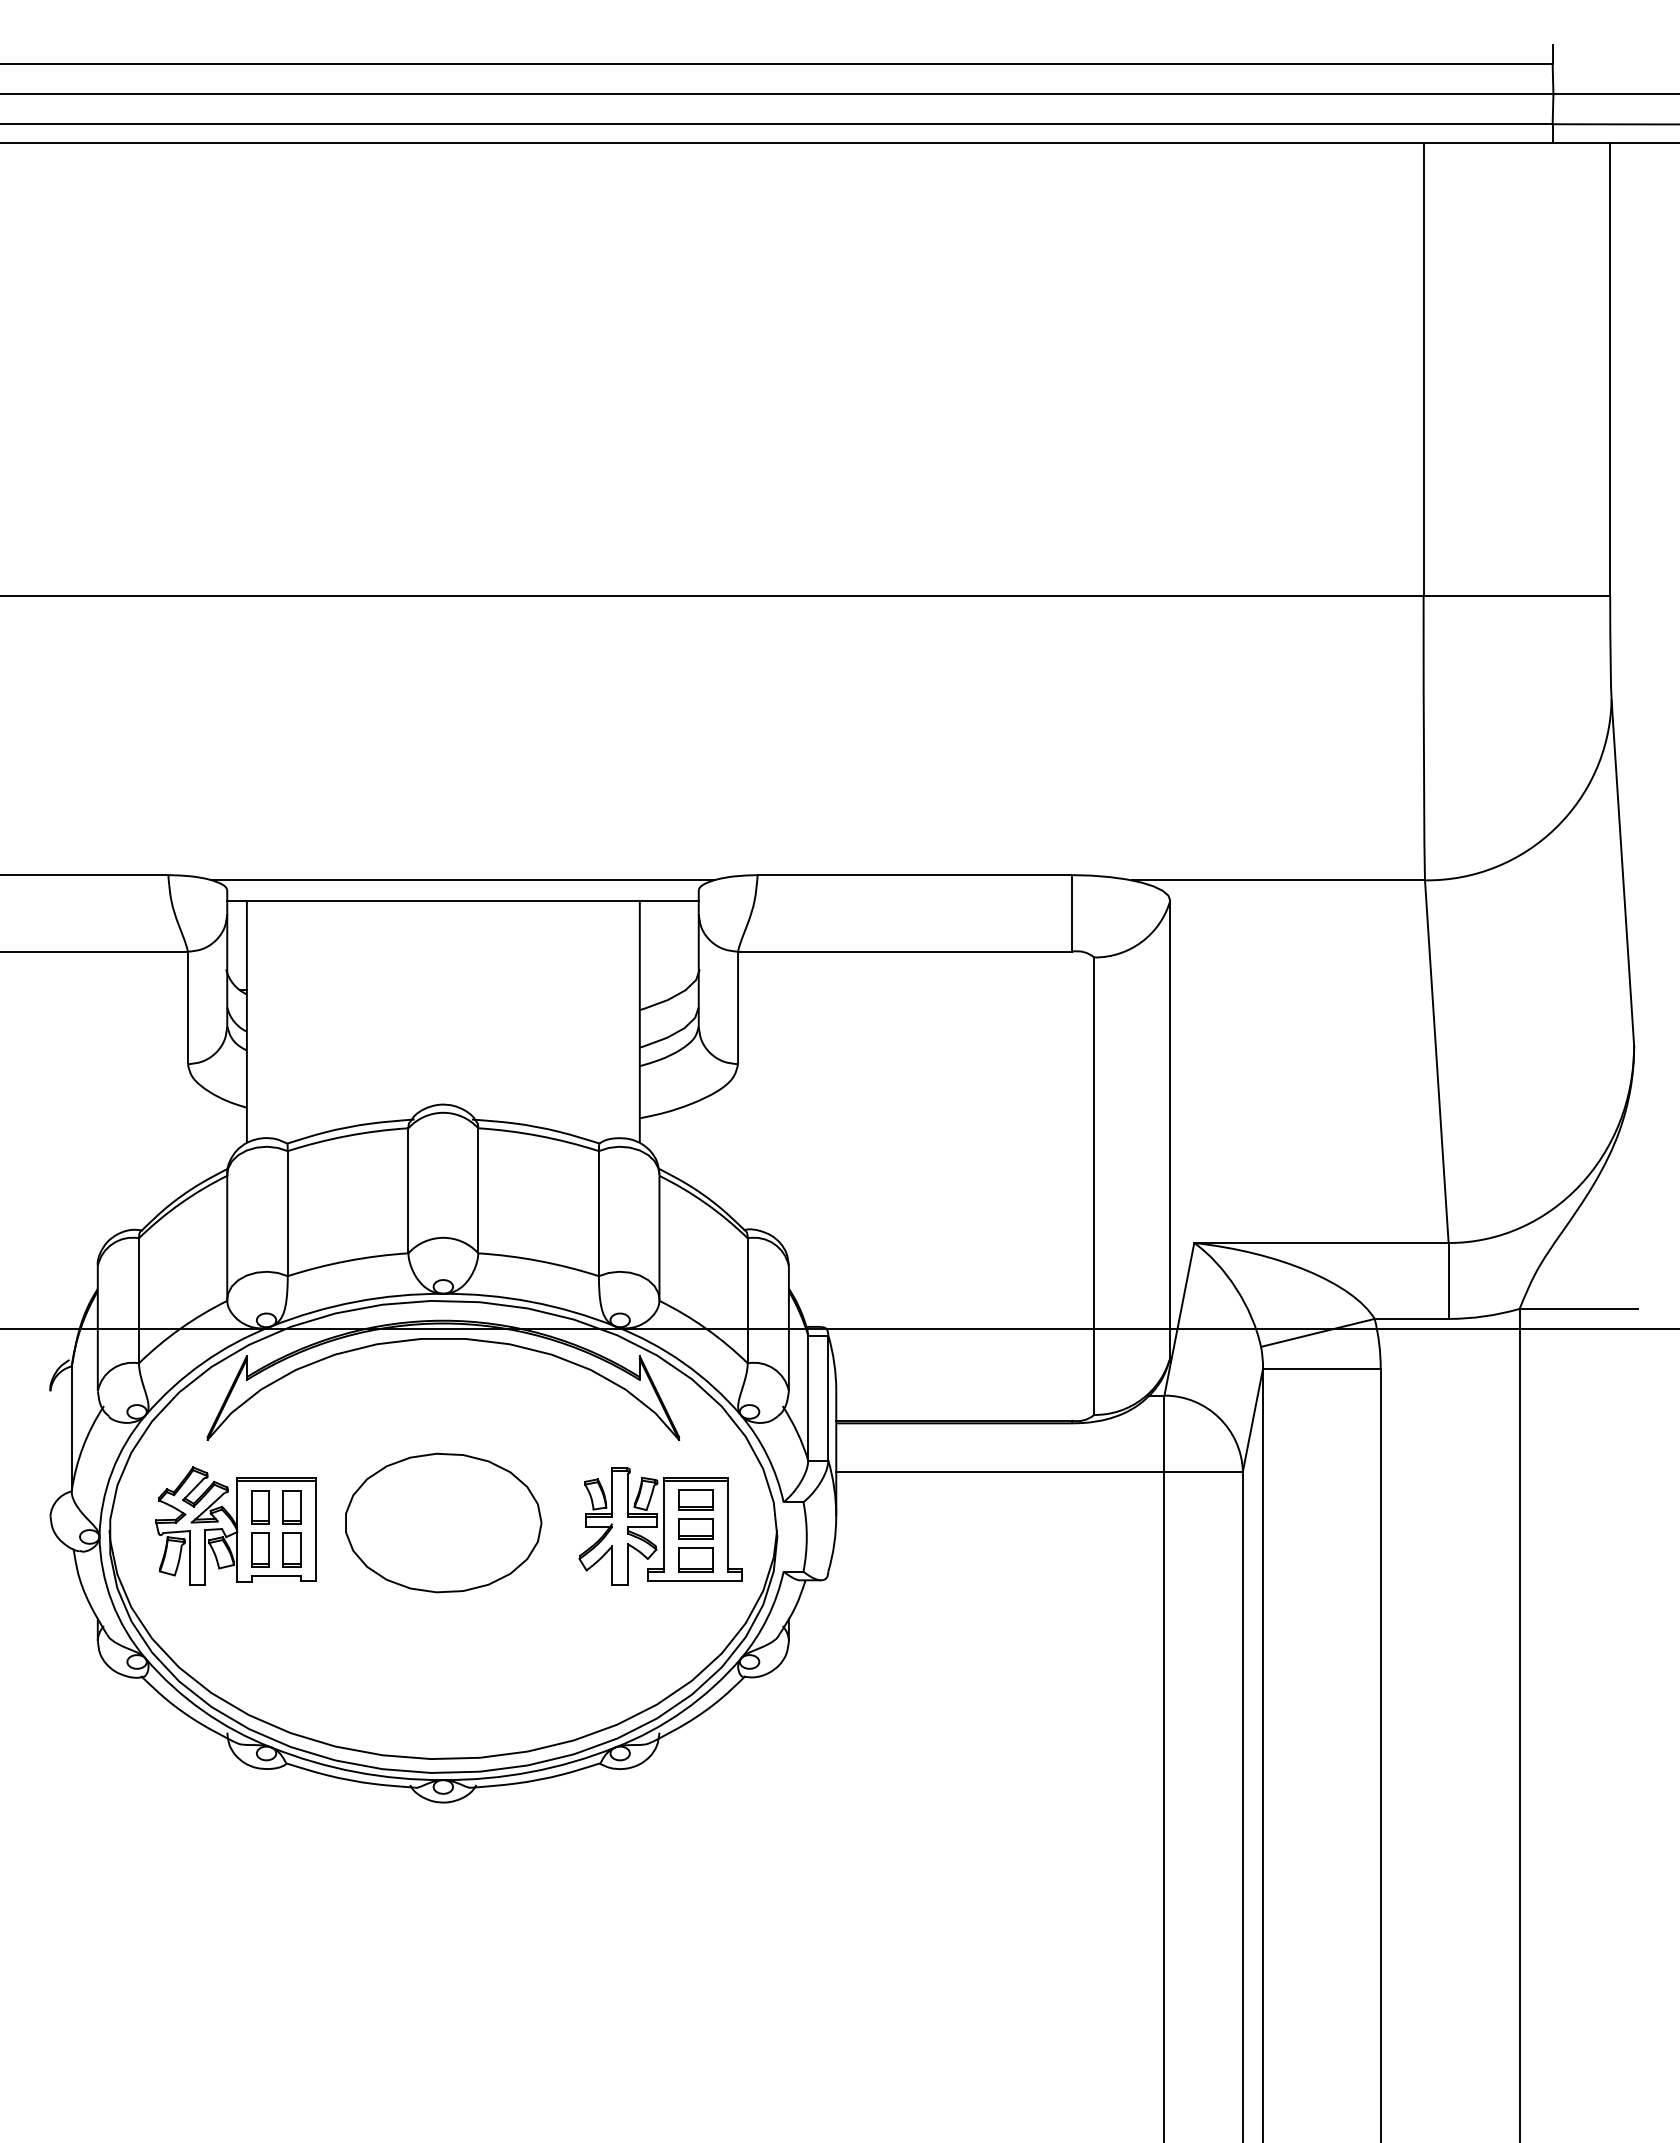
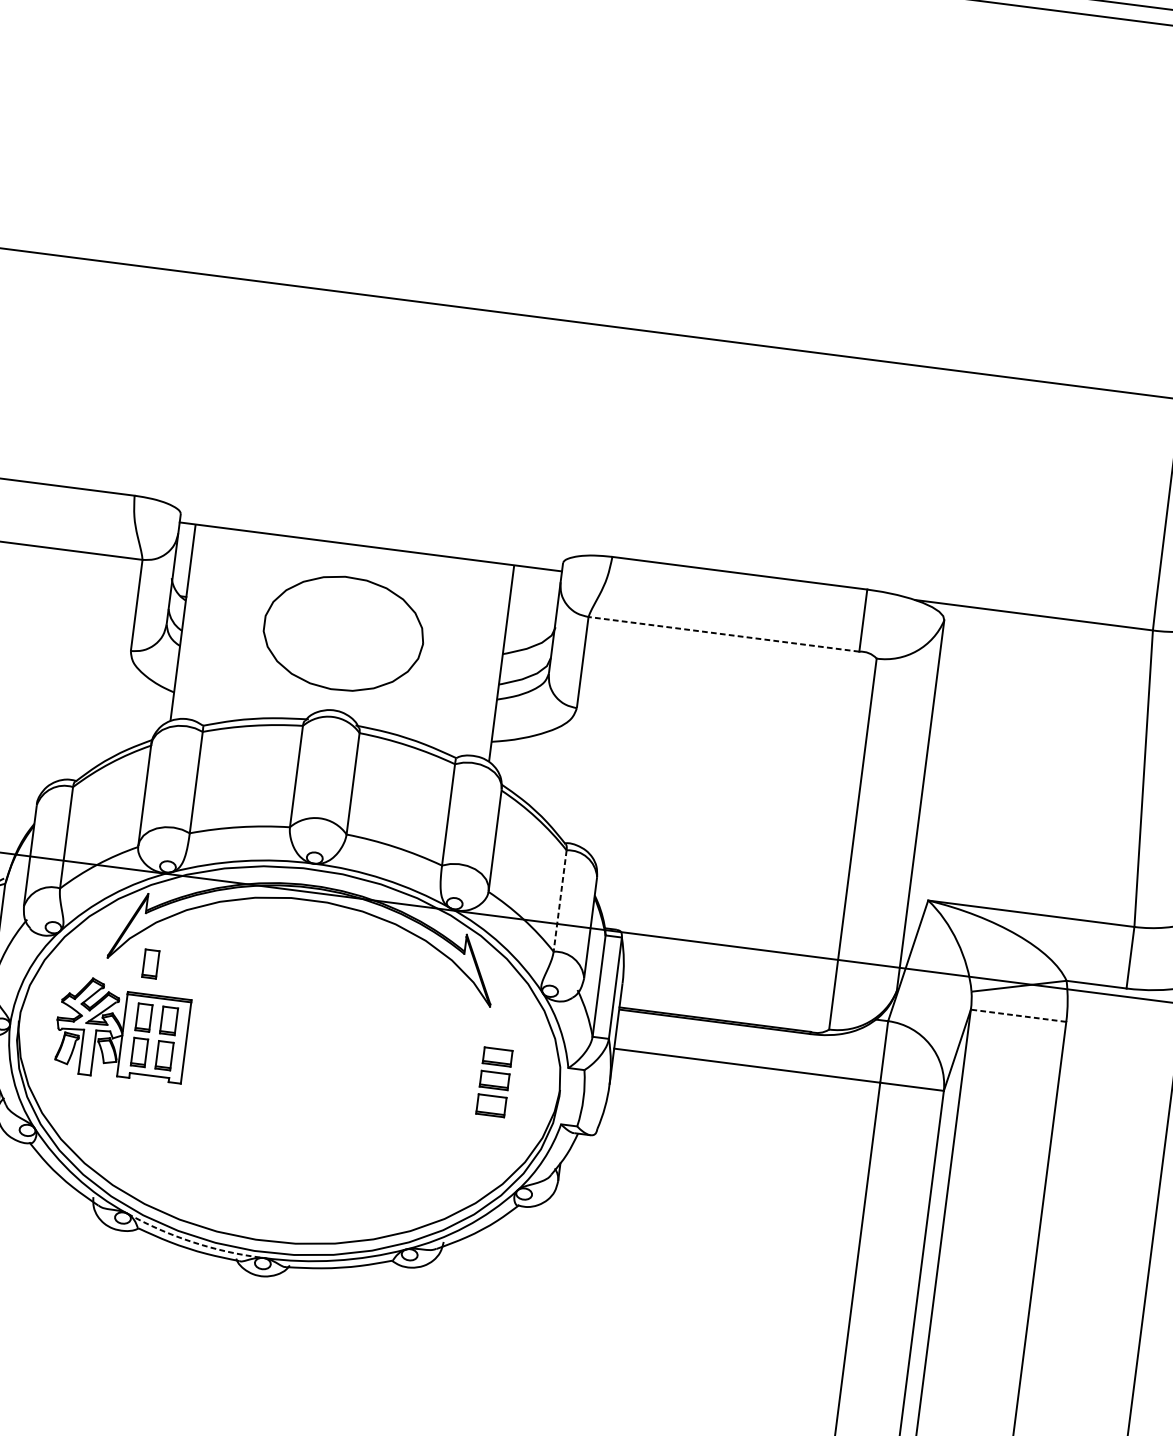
line: (462, 880) -> (372, 530), removed
line: (905, 951) -> (724, 634), solid -> dashed
line: (747, 1300) -> (559, 900), solid -> dashed
line: (1321, 1368) -> (1018, 1015), solid -> dashed
part: (260, 1440) -> (150, 963), added
part: (443, 1522) -> (343, 633), moved
part: (660, 1526) -> (465, 1074), removed
arc: (355, 1772) -> (193, 1242), solid -> dashed

